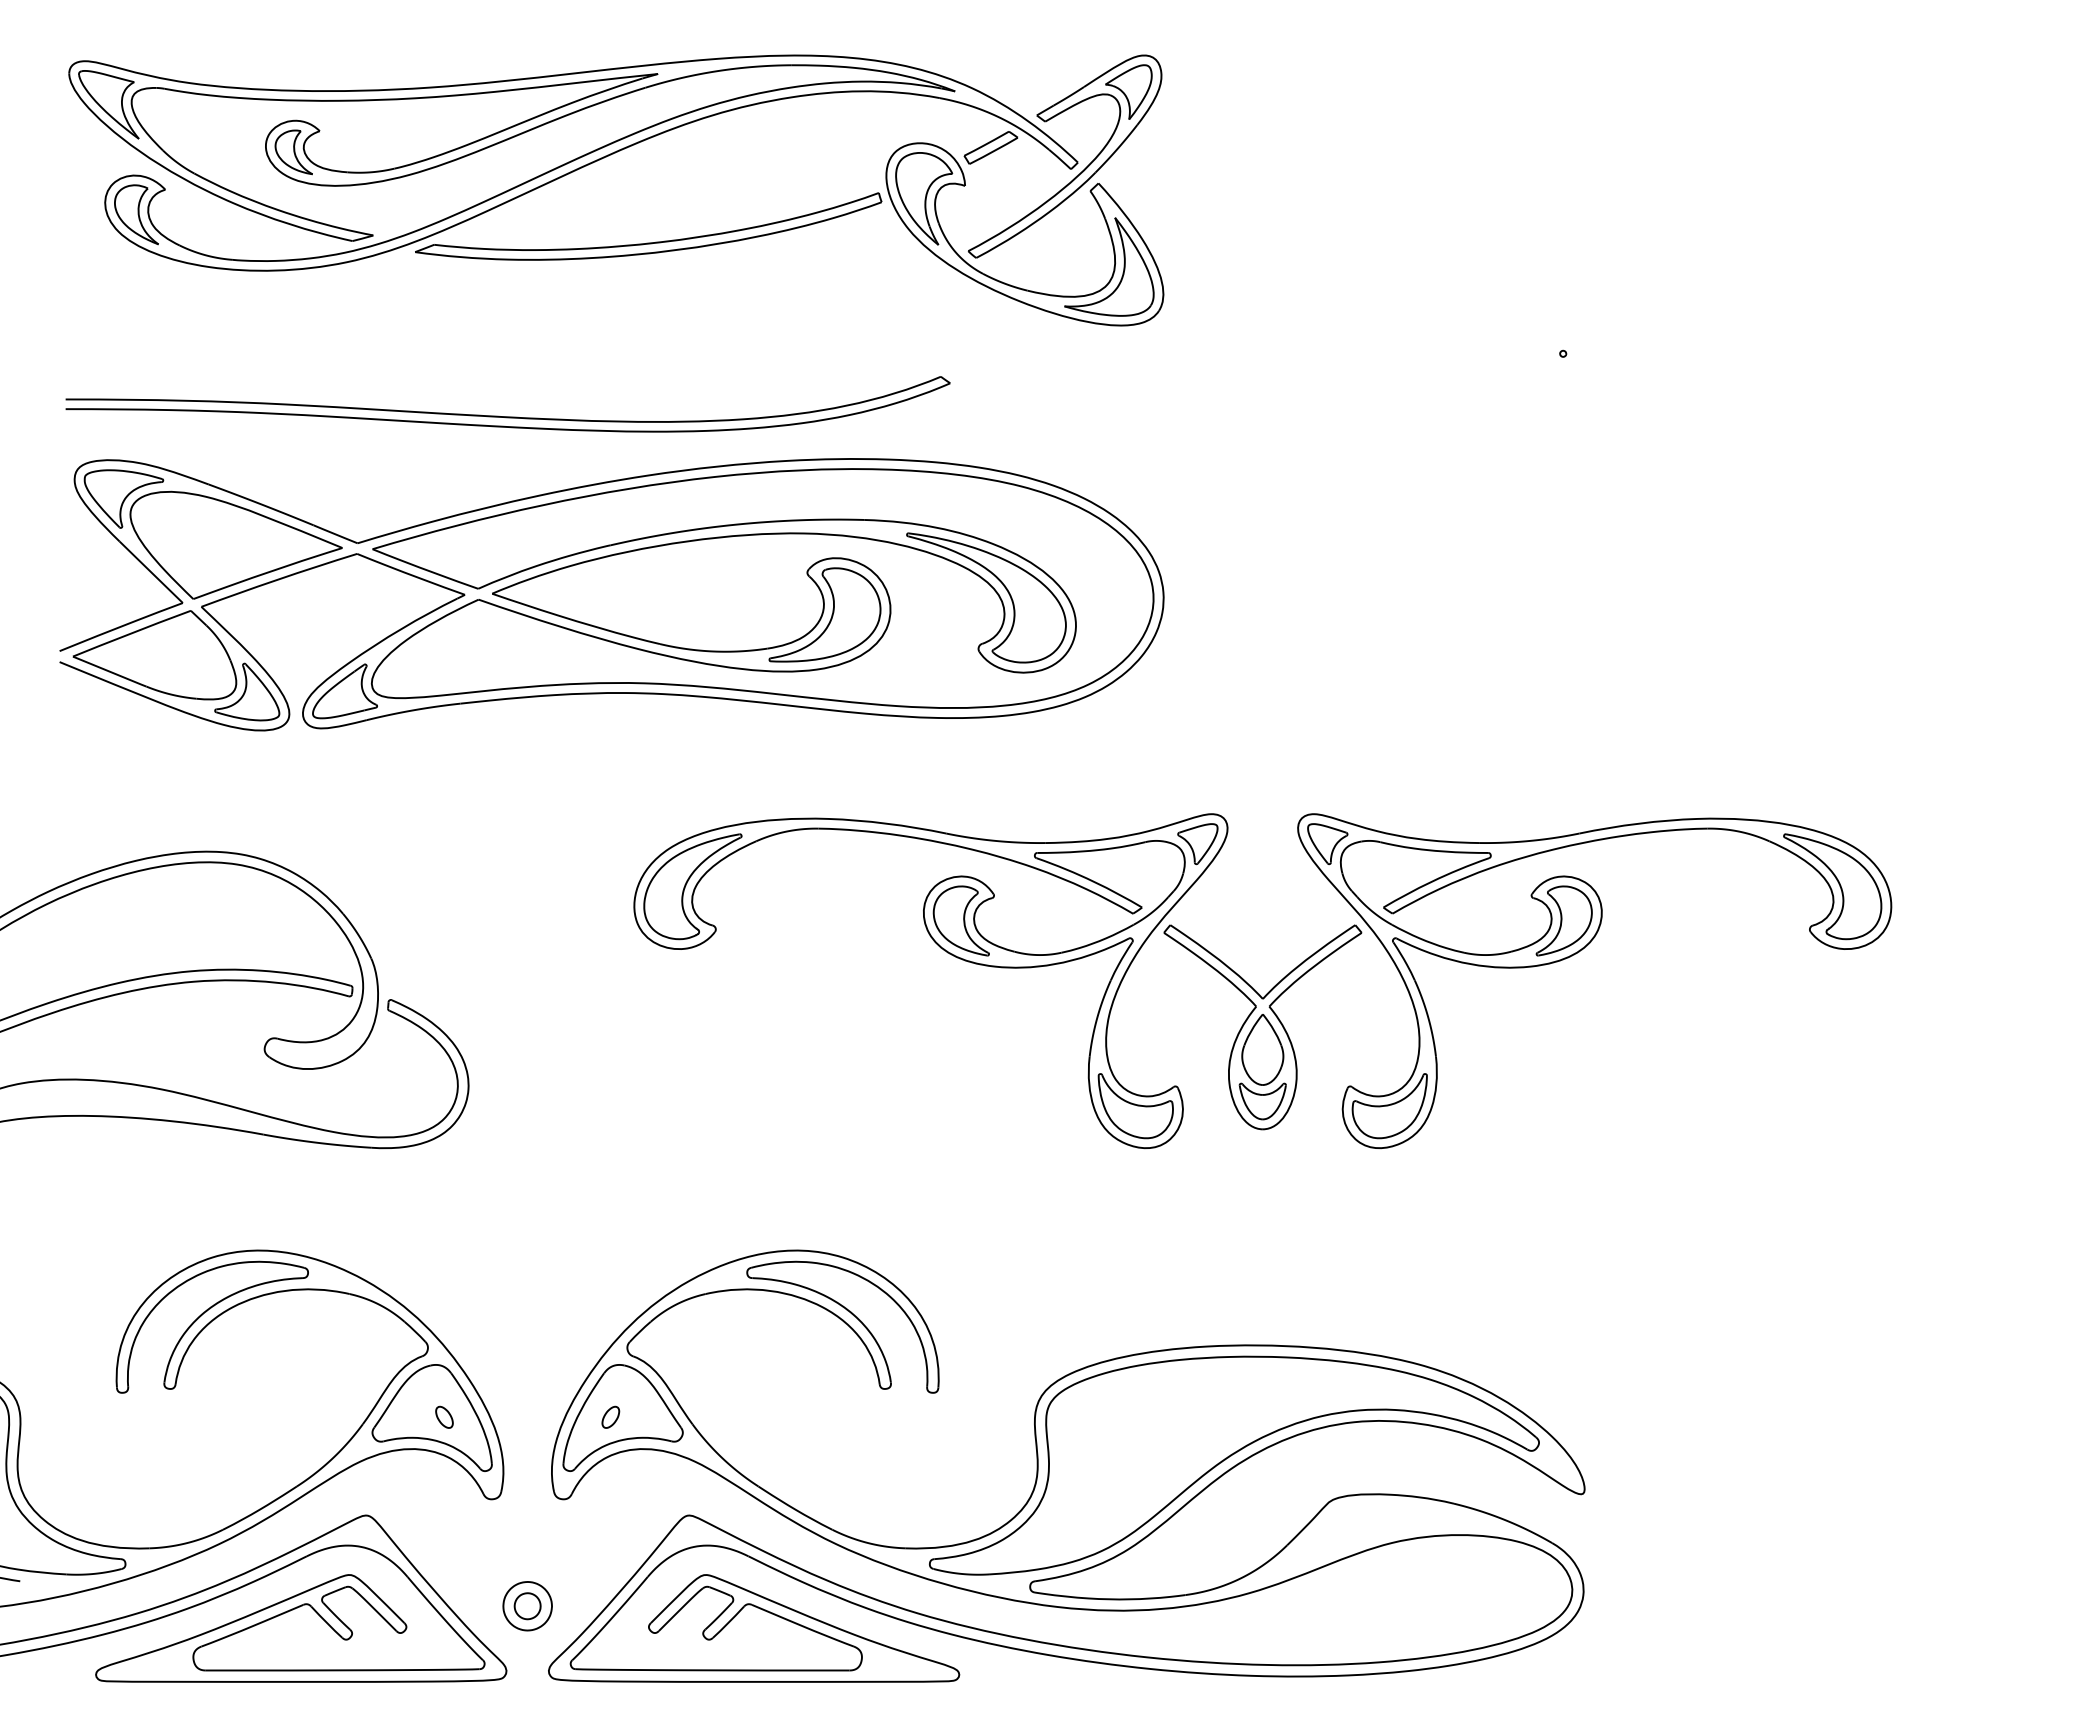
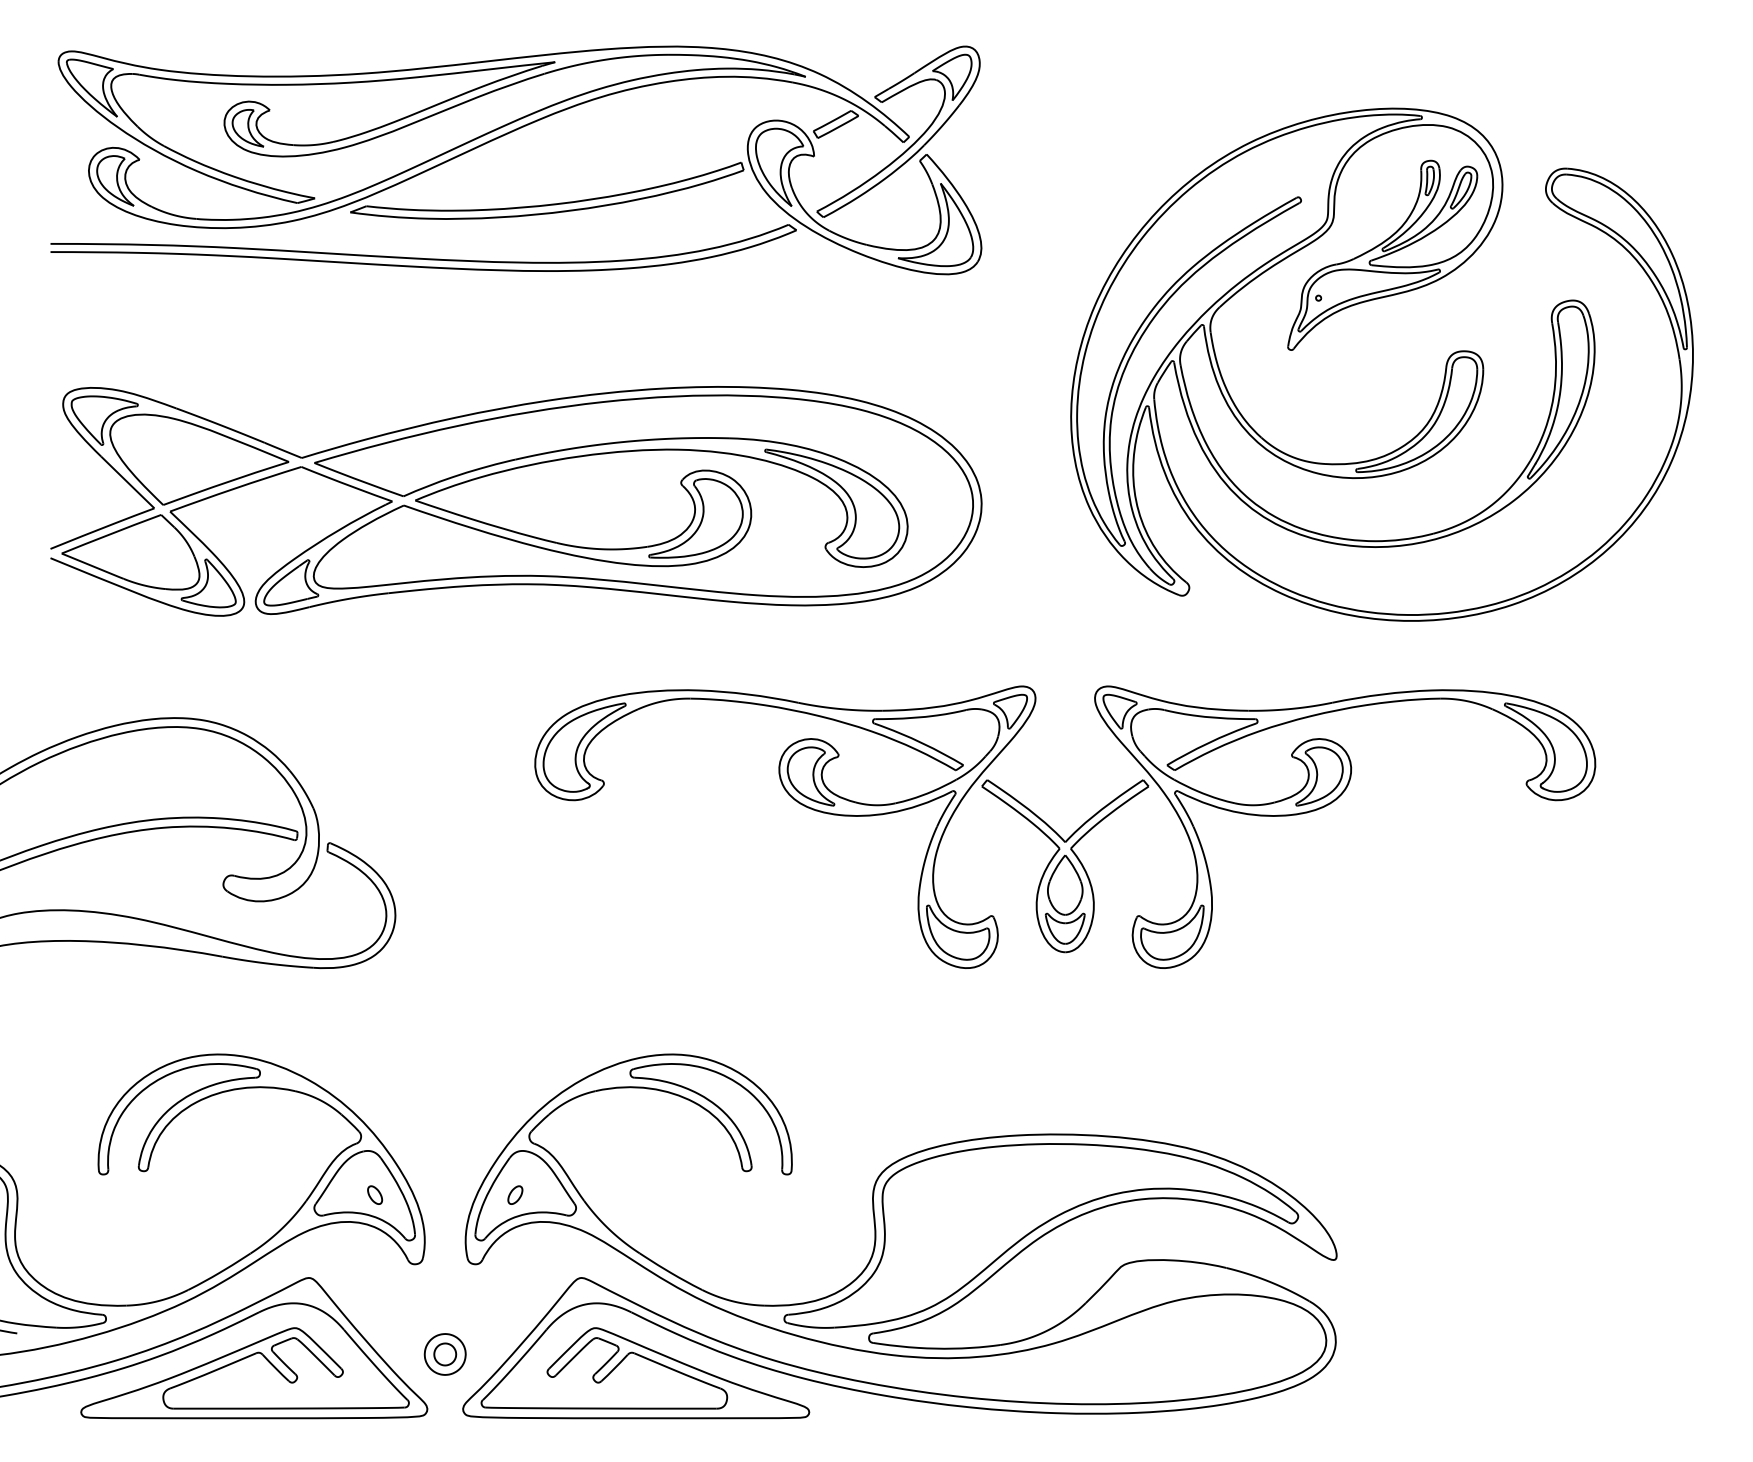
part: (507, 416) -> (423, 258), moved
part: (1712, 443) -> (1444, 373), added

